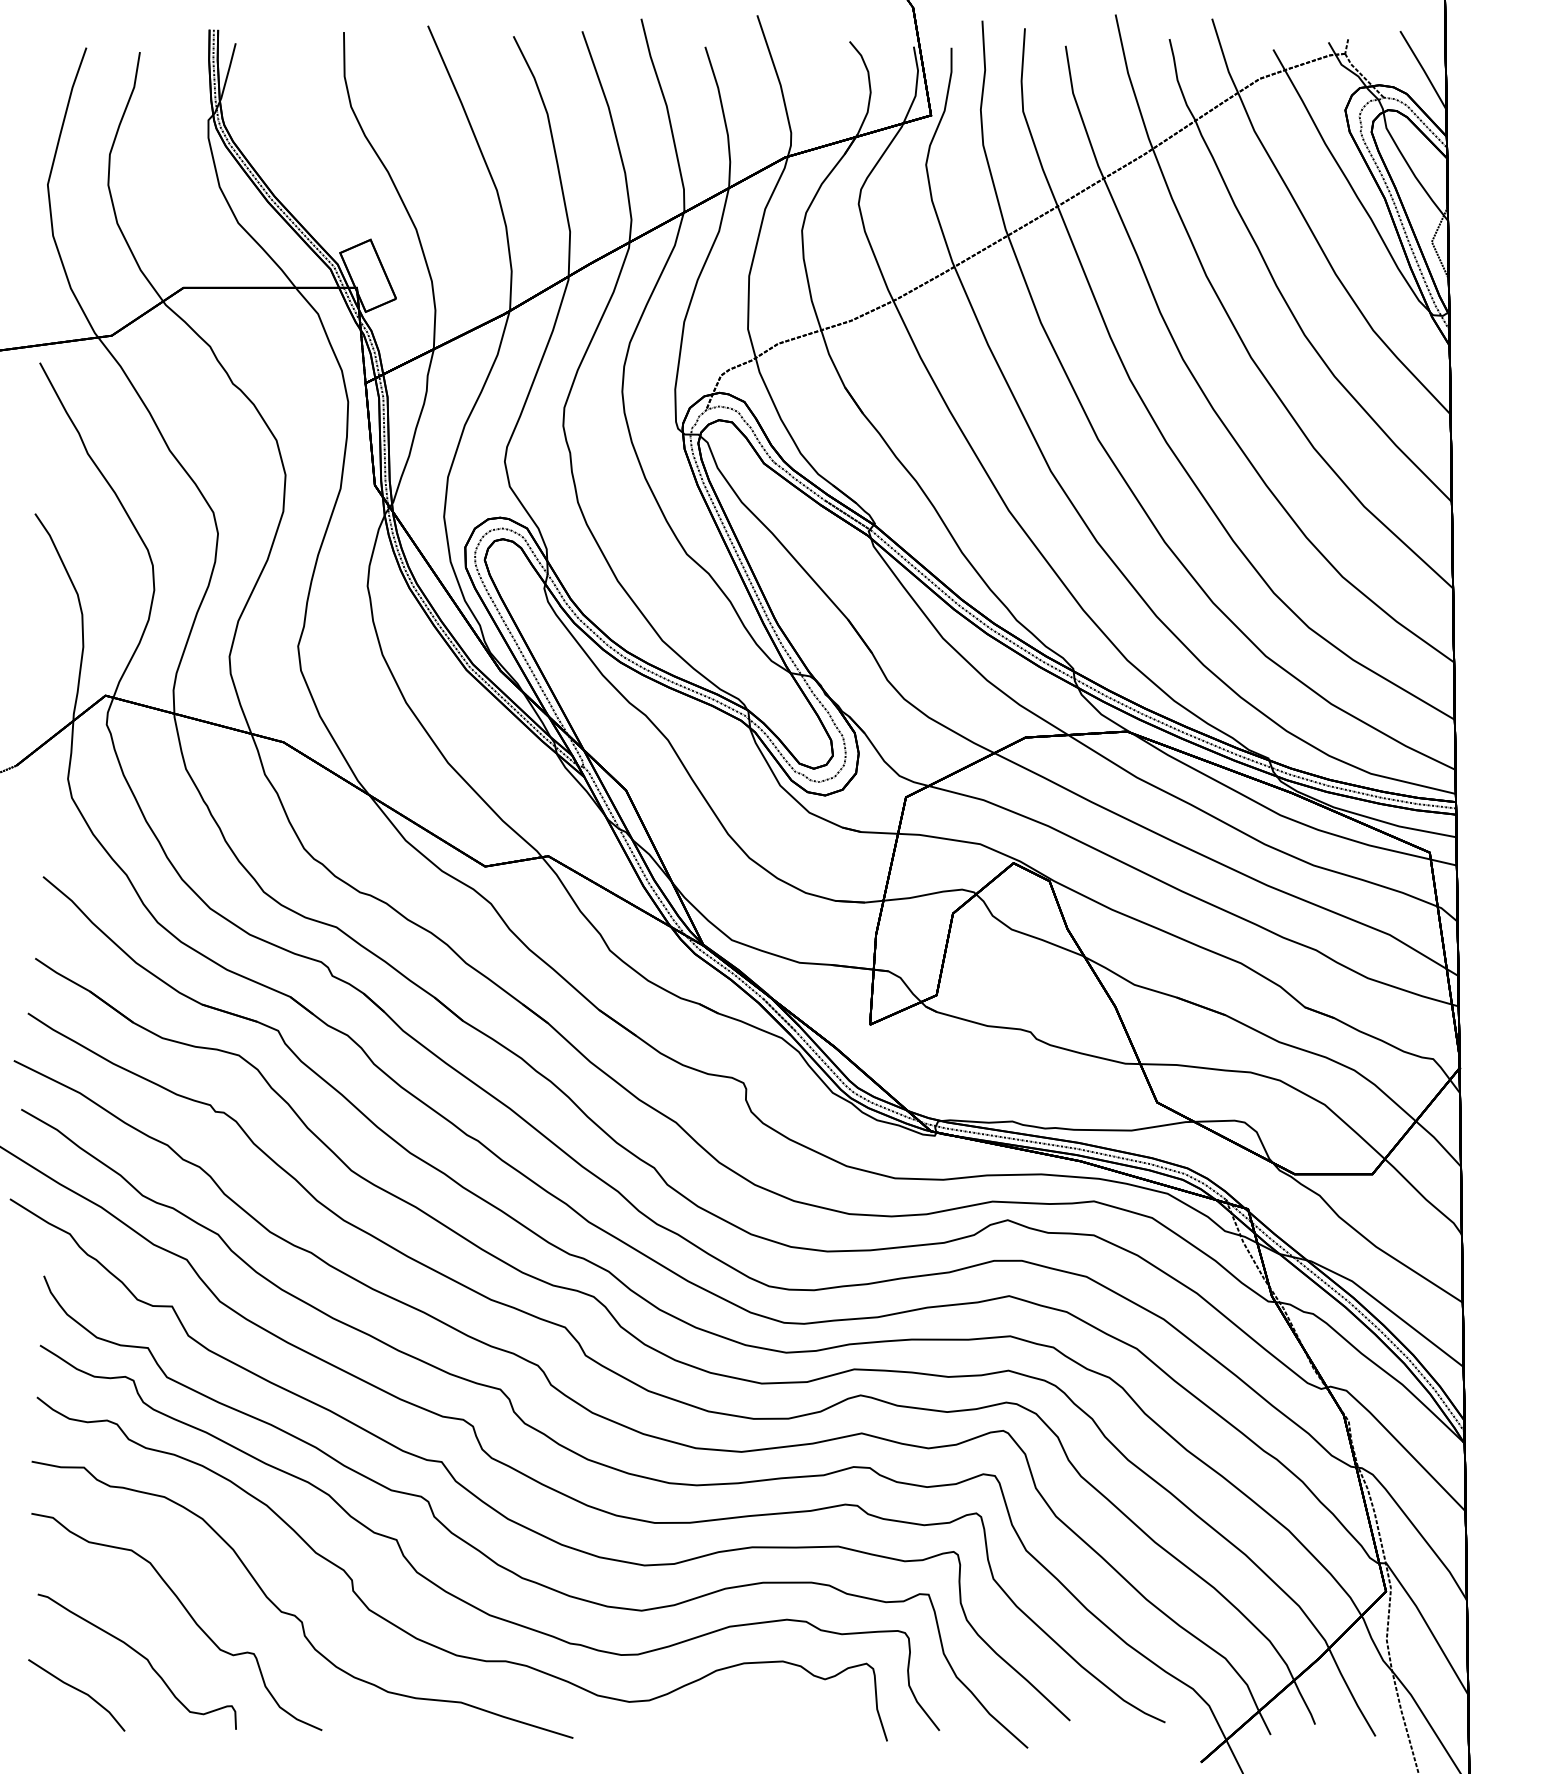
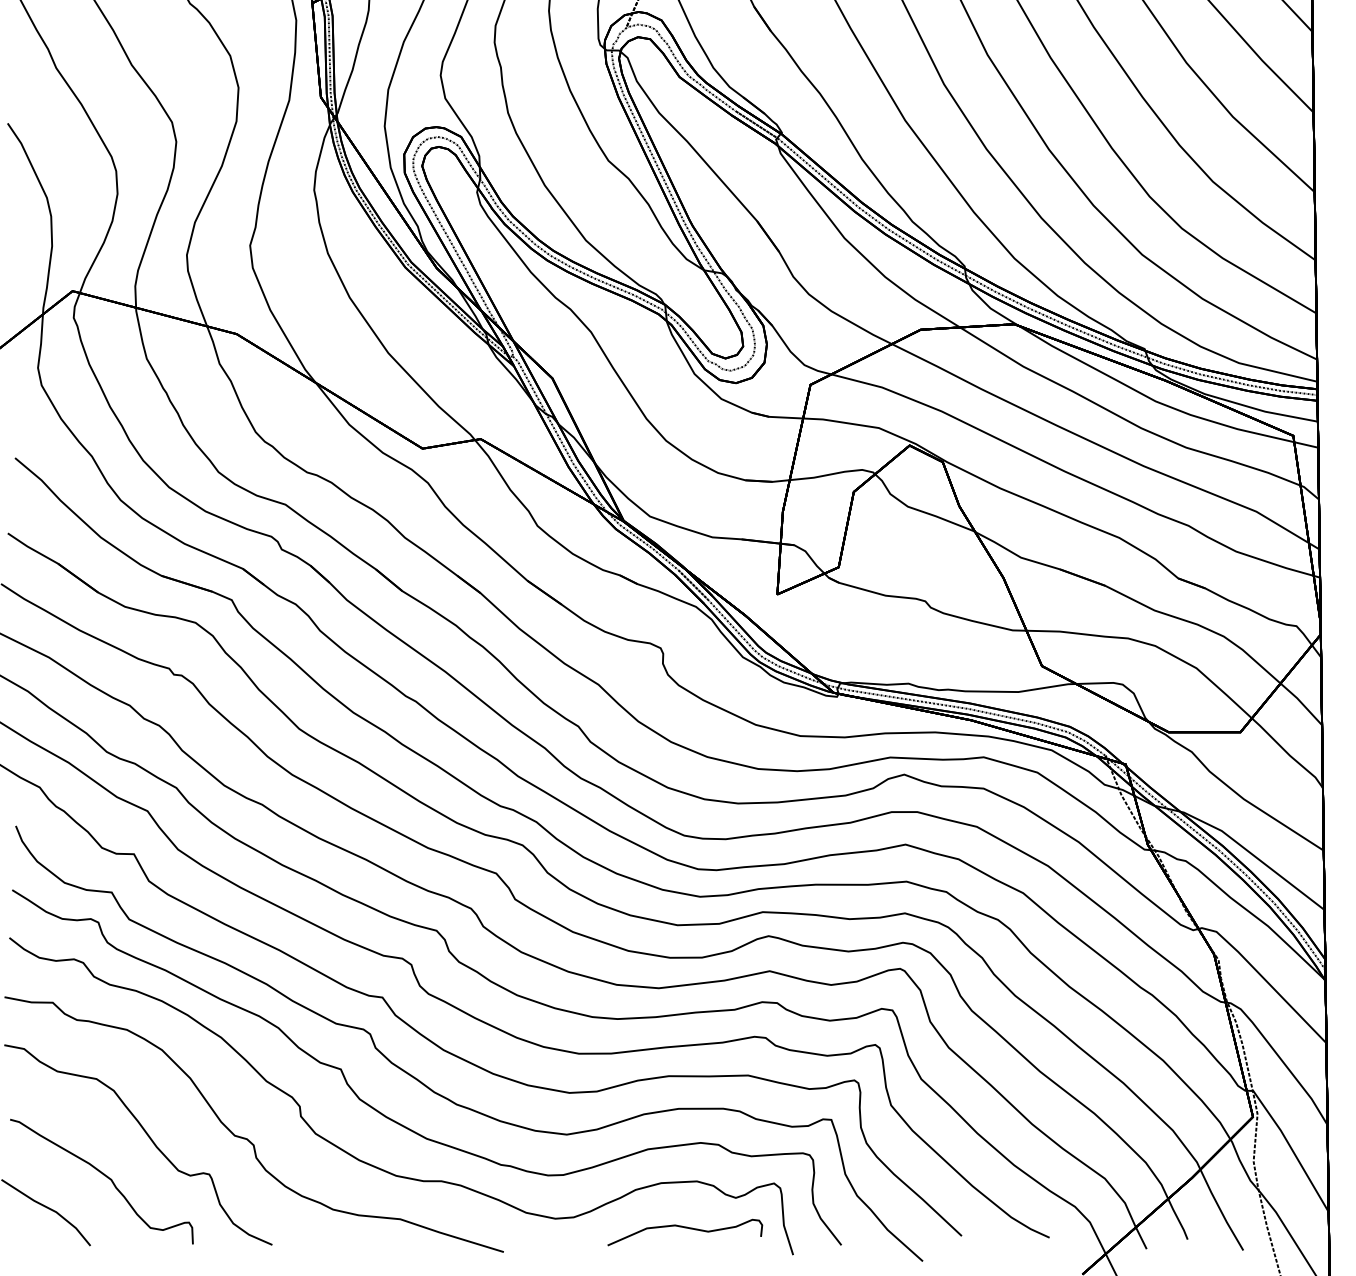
curve: (769, 1712) -> (684, 1228), added

